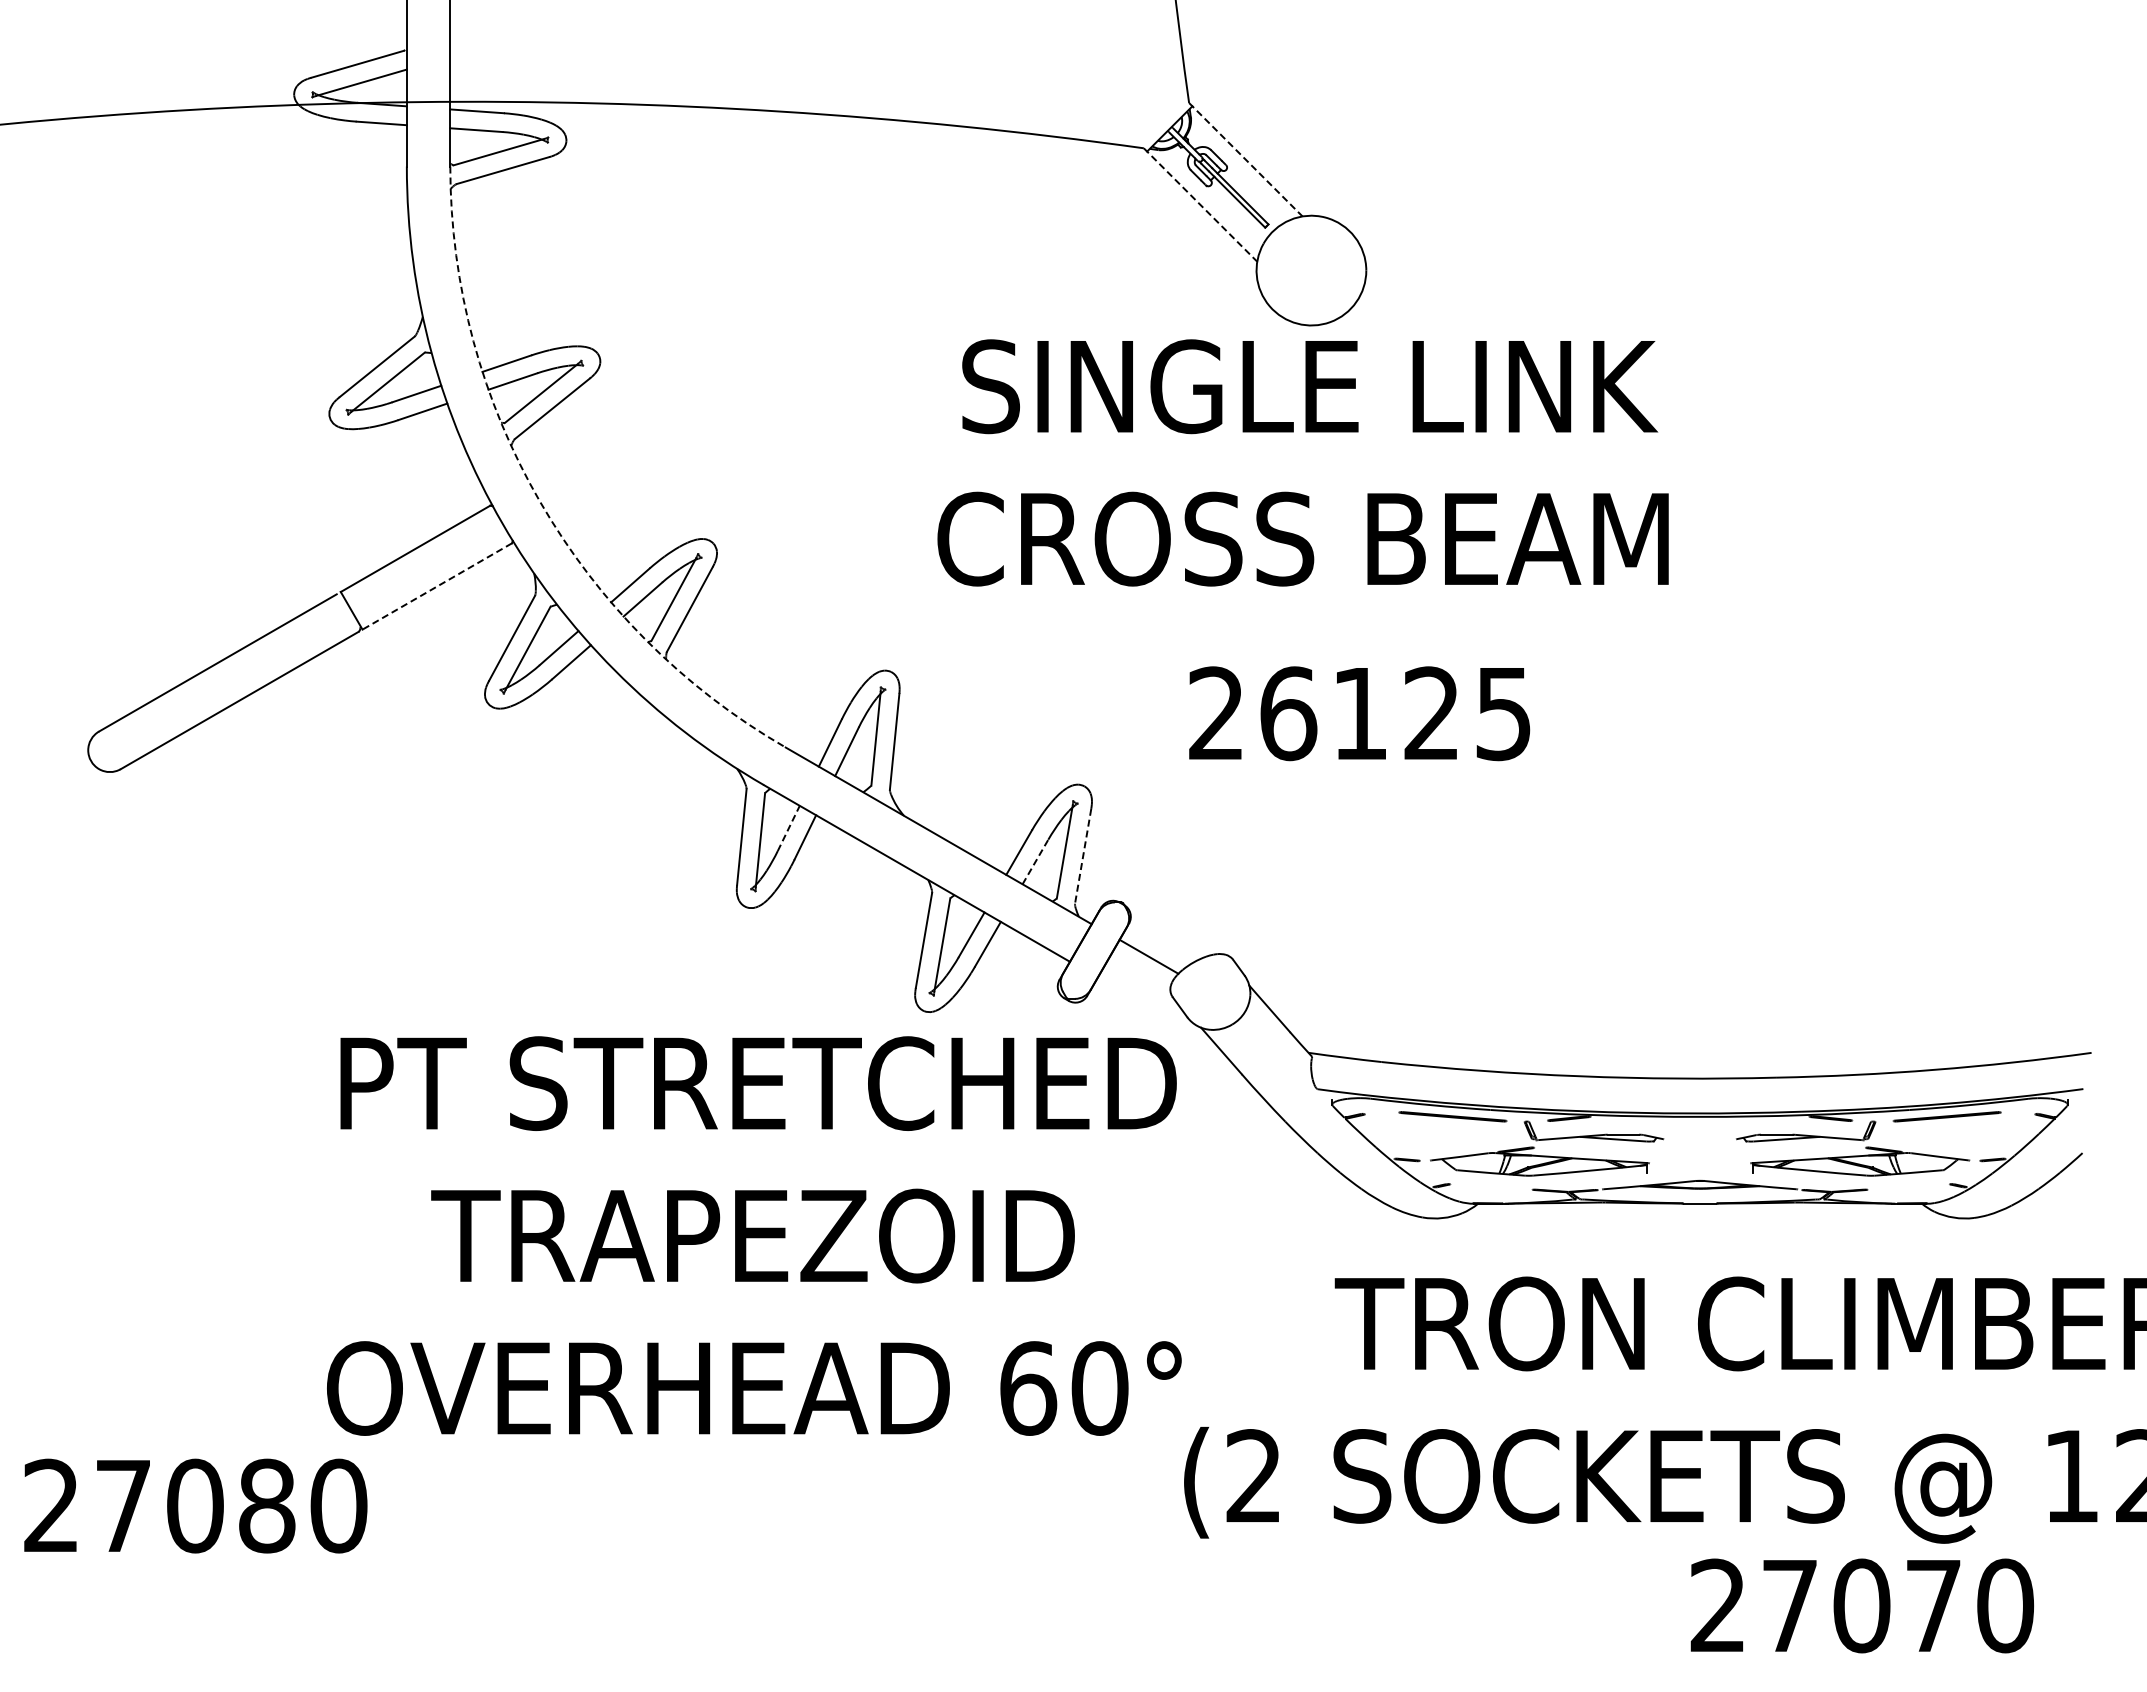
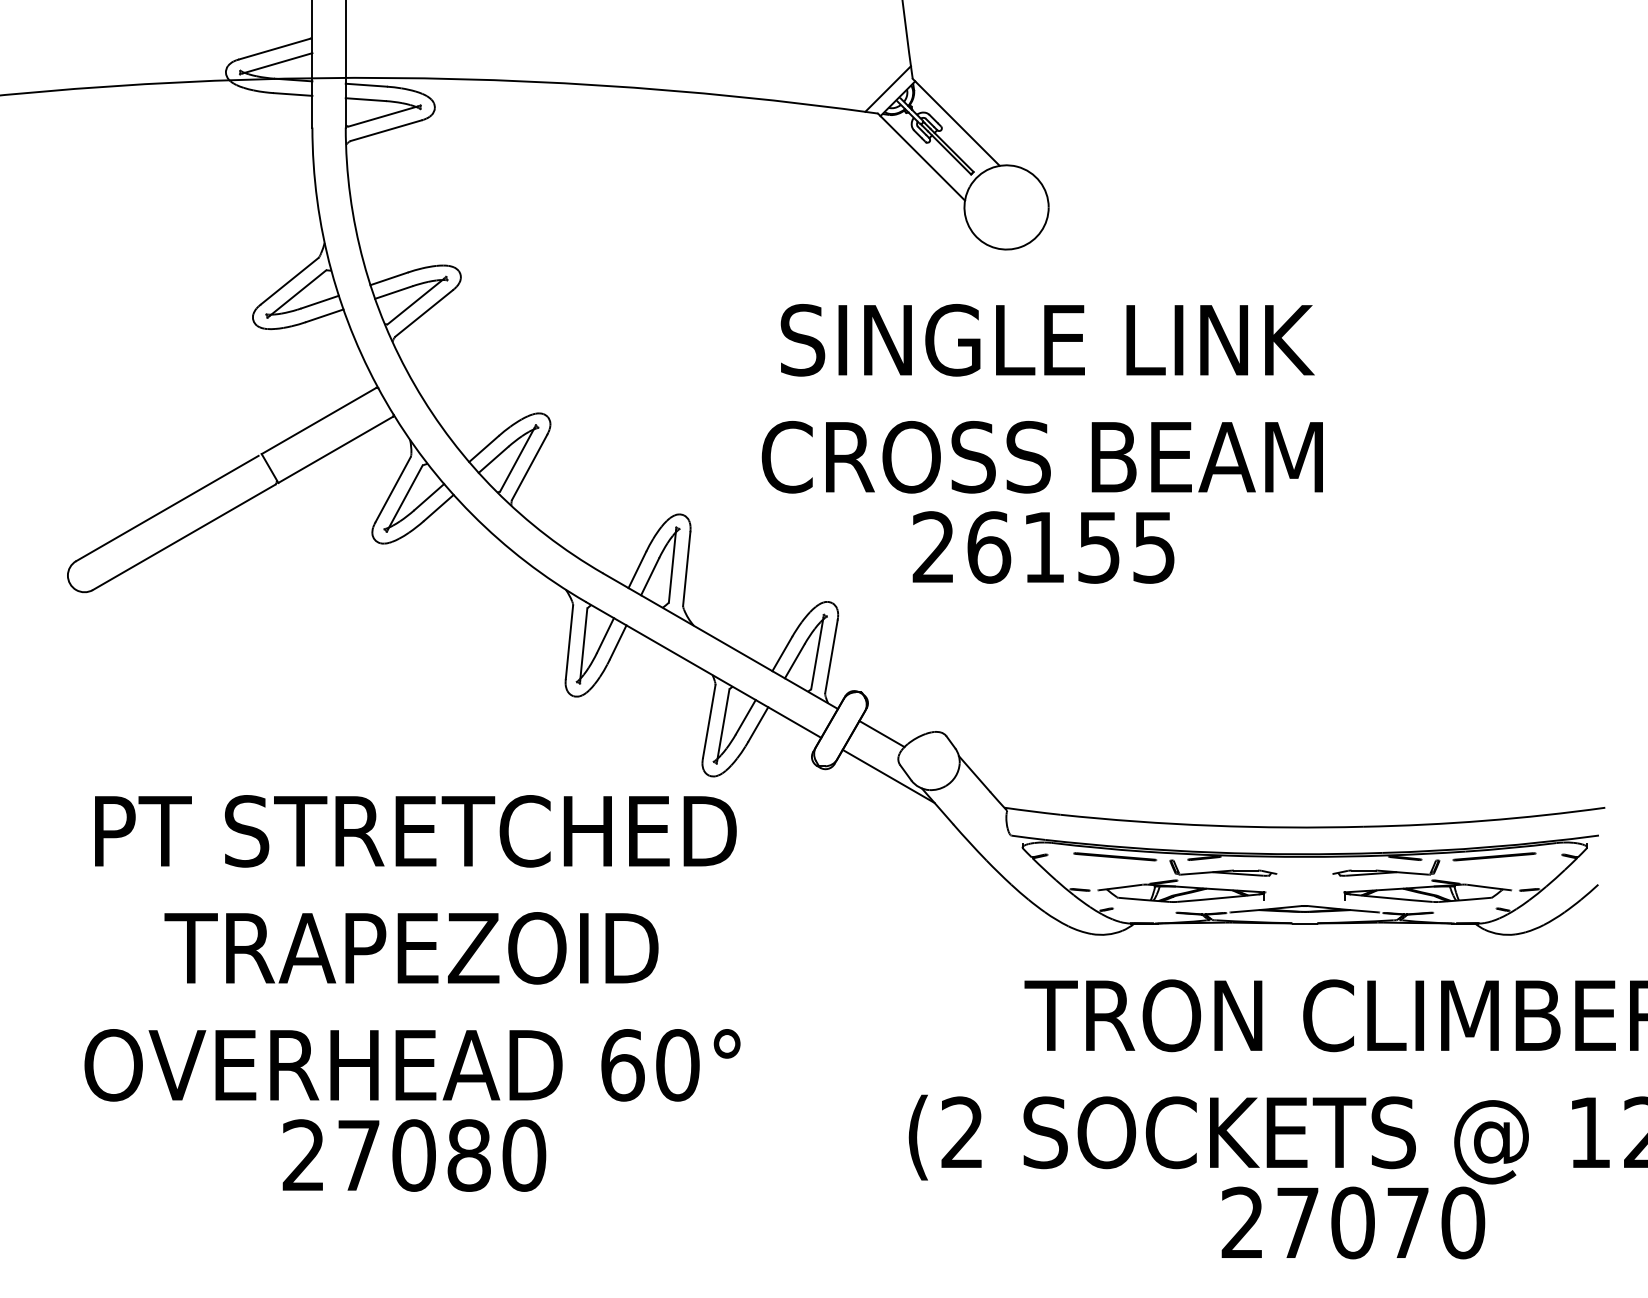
line: (1156, 116) -> (887, 89), added
line: (1246, 160) -> (956, 122), dashed -> solid
line: (1200, 205) -> (921, 157), dashed -> solid
text: (1302, 462) -> (1041, 398), moved
arc: (540, 501) -> (414, 384), dashed -> solid
line: (436, 586) -> (335, 449), dashed -> solid
text: (1431, 713) -> (1098, 547), 26125 -> 26155
line: (789, 828) -> (606, 635), dashed -> solid
line: (1083, 856) -> (831, 657), dashed -> solid
line: (1035, 862) -> (794, 661), dashed -> solid
line: (1157, 1011) -> (888, 776), added
text: (754, 1235) -> (412, 947), moved
text: (195, 1505) -> (414, 1155), moved
text: (1861, 1605) -> (1352, 1222), moved

